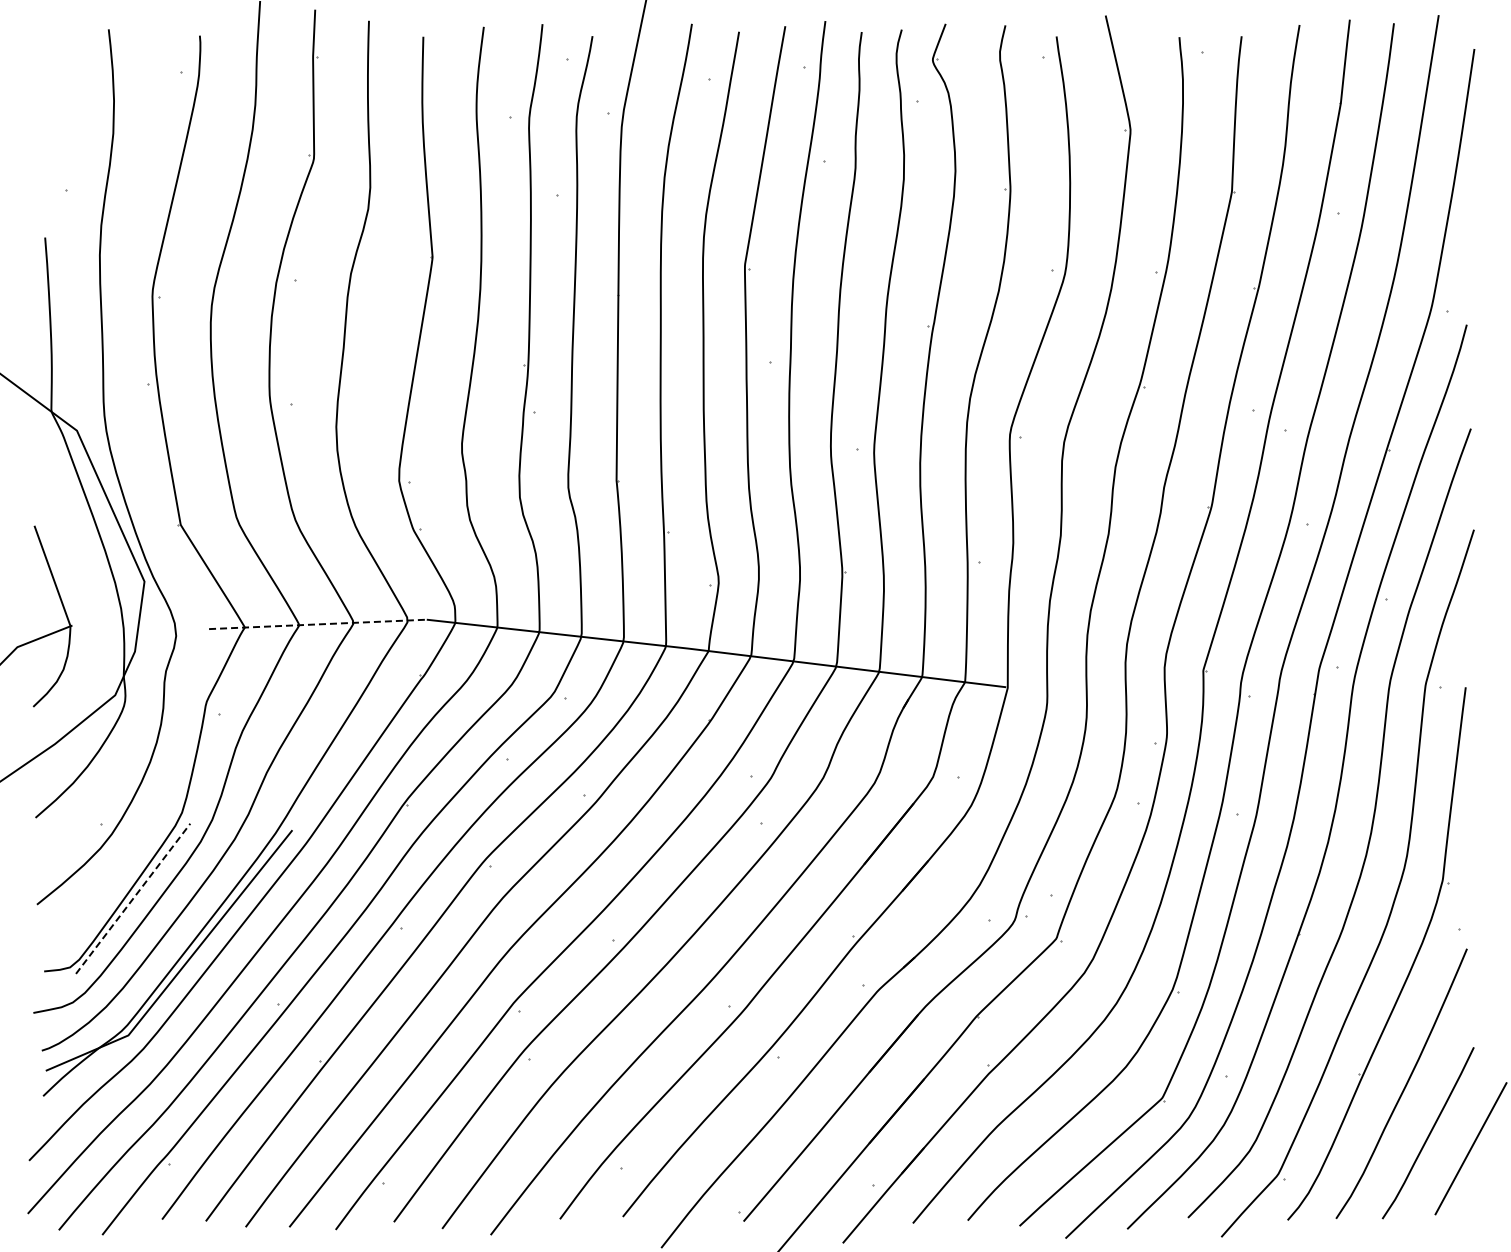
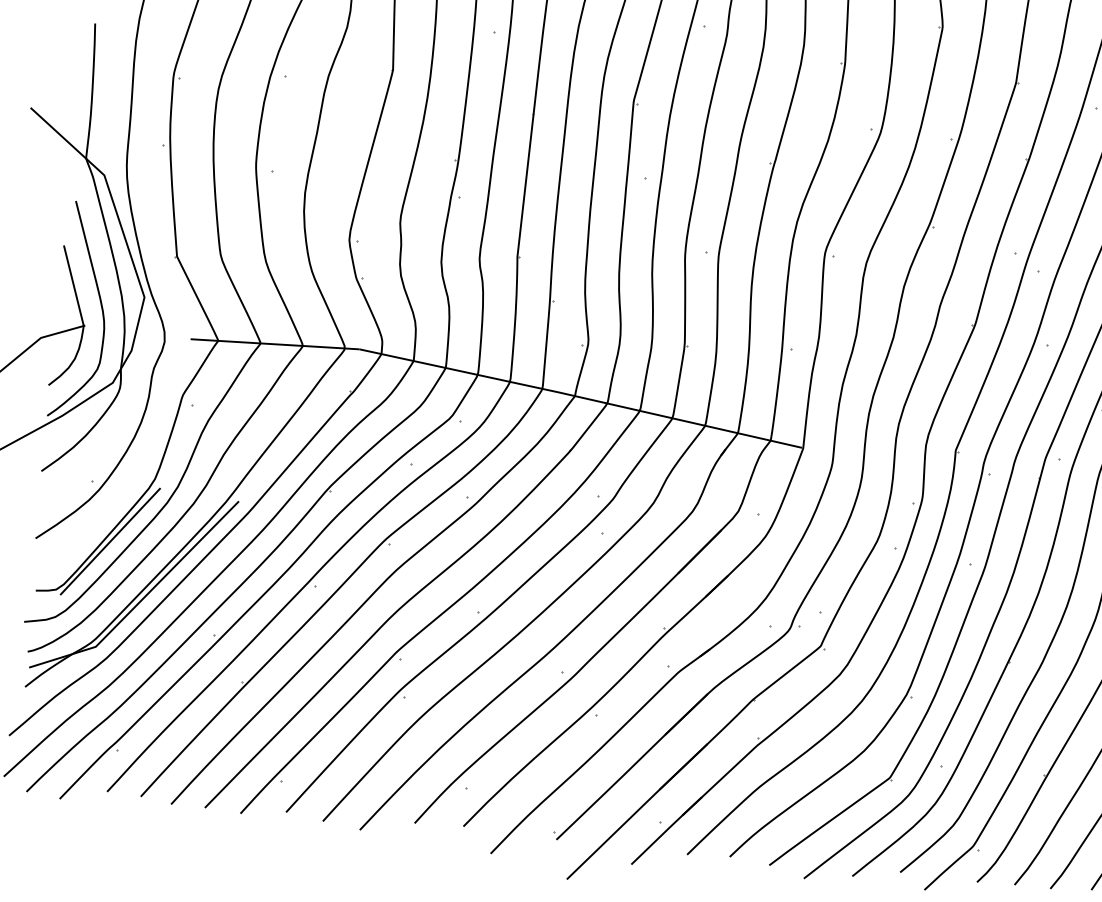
curve: (89, 597) -> (100, 305), added
line: (317, 624) -> (274, 344), dashed -> solid
line: (133, 898) -> (110, 541), dashed -> solid

